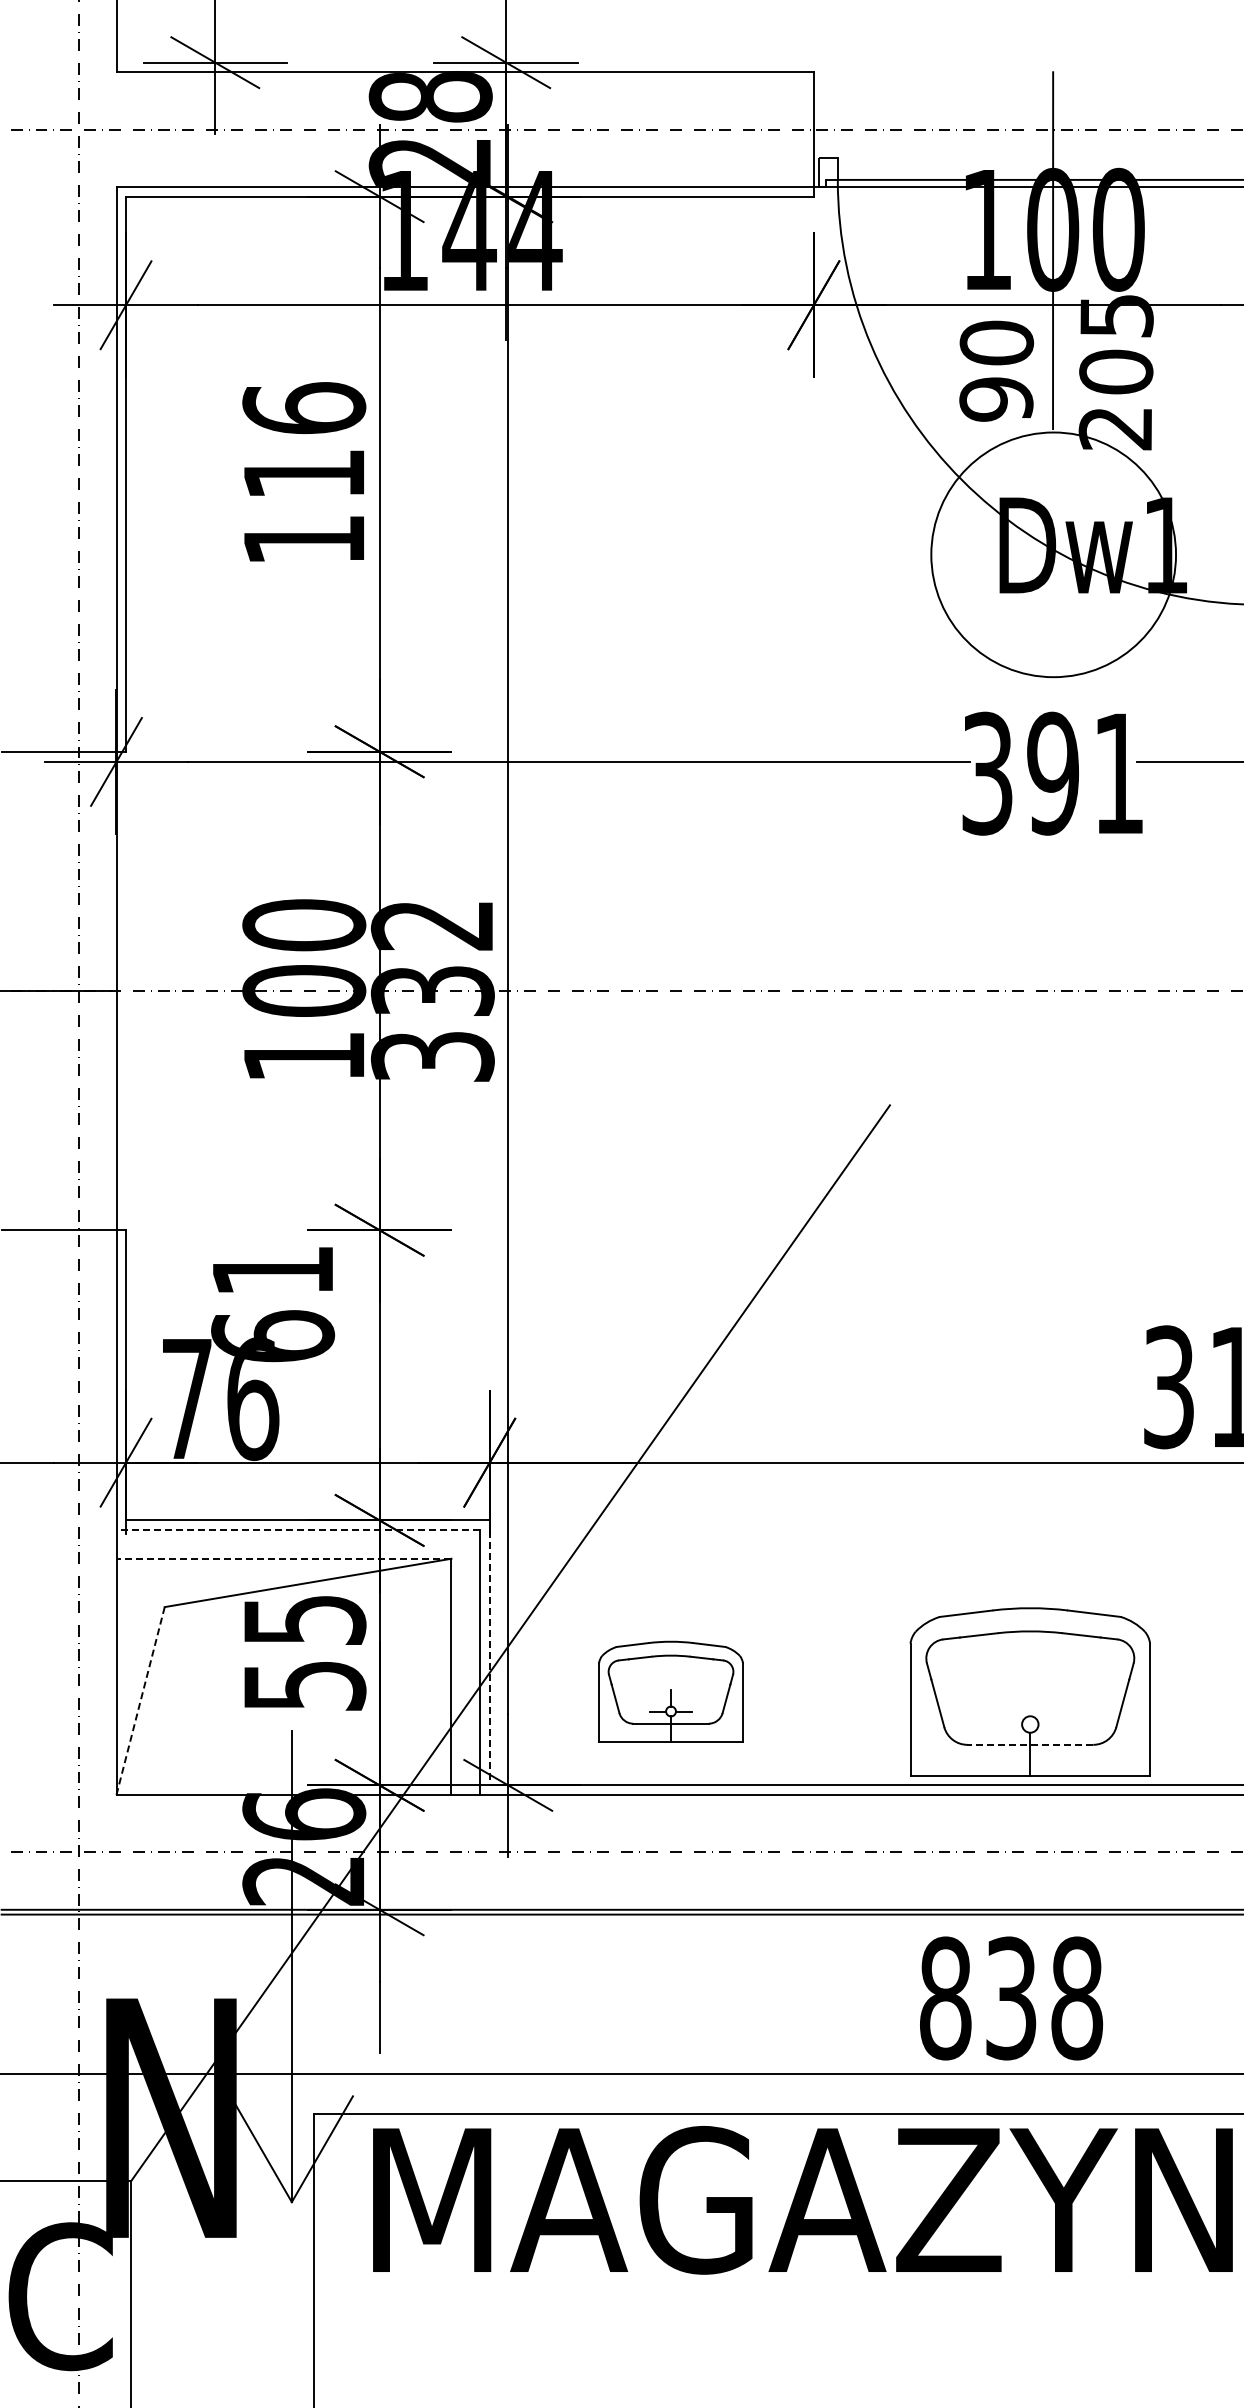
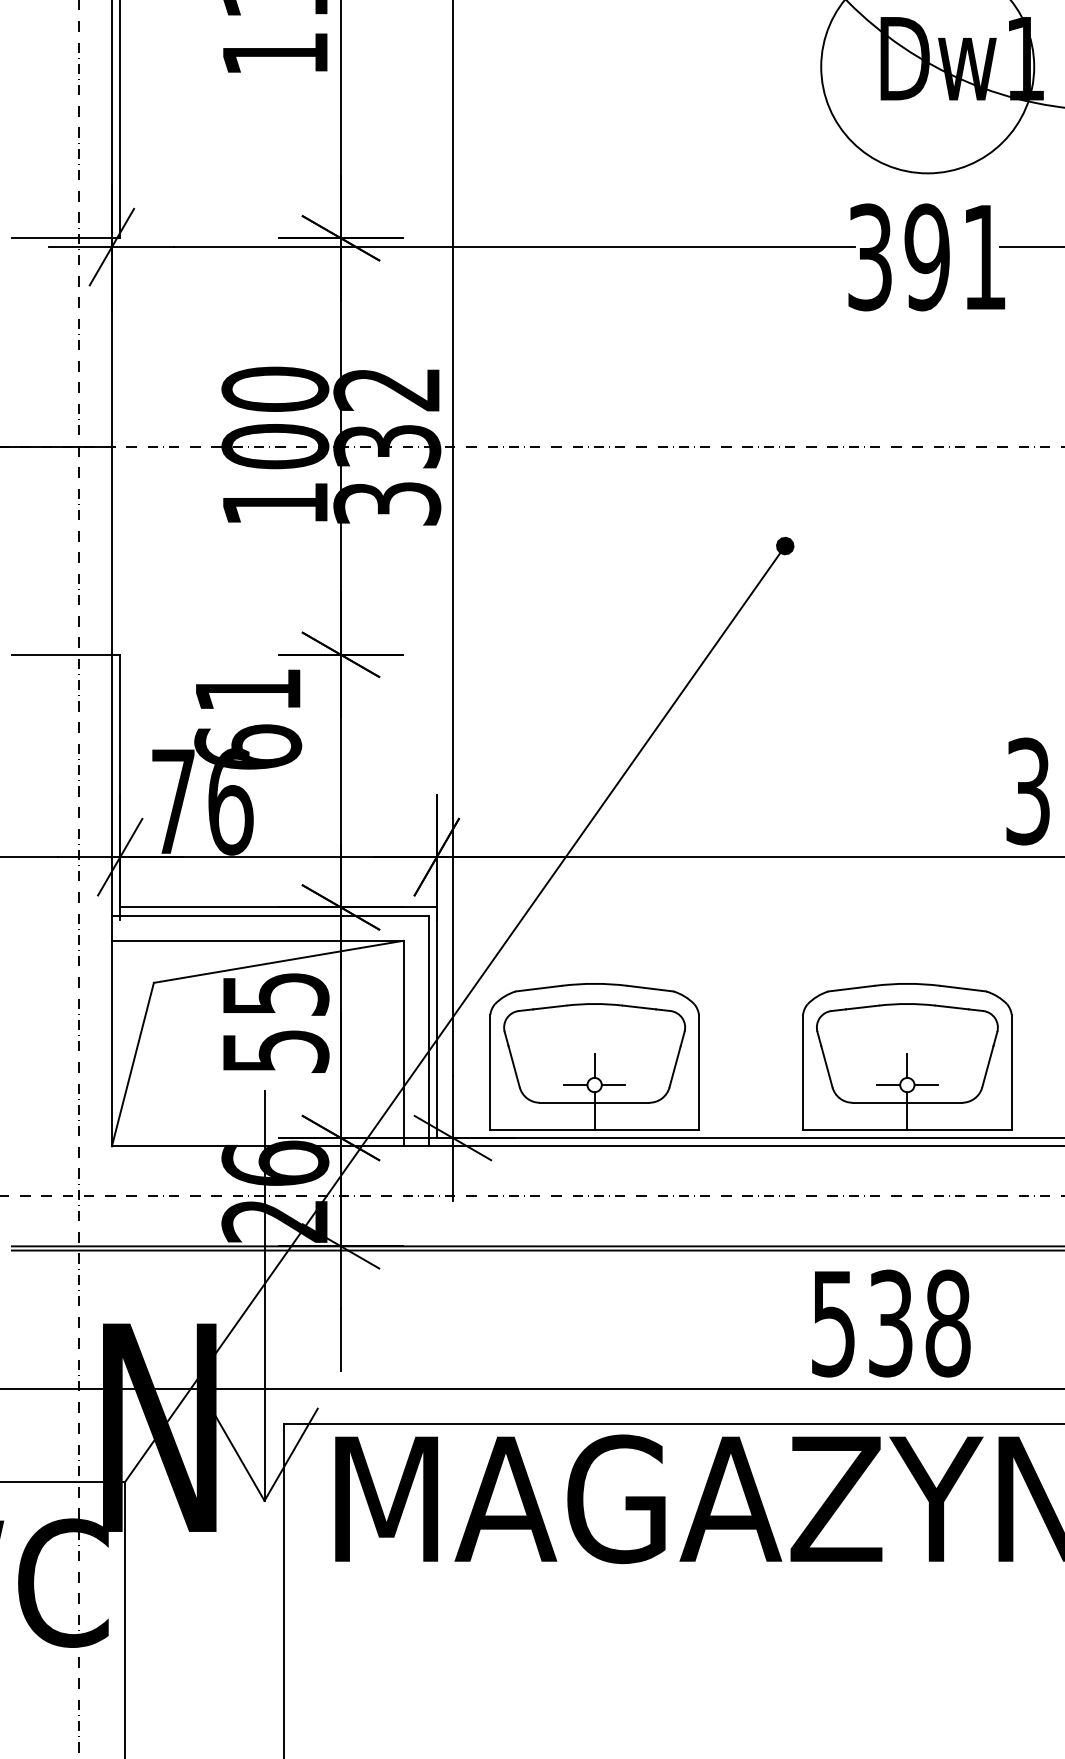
fill: (889, 1105) -> (784, 546), added
line: (298, 1530) -> (270, 916), dashed -> solid
line: (283, 1558) -> (257, 940), dashed -> solid
line: (489, 1653) -> (436, 1023), dashed -> solid
part: (670, 1691) -> (594, 1056), size x1.67
line: (140, 1701) -> (132, 1065), dashed -> solid
line: (1030, 1702) -> (907, 1065), added
line: (1008, 1724) -> (888, 1085), added
line: (1051, 1724) -> (925, 1085), added
line: (1030, 1744) -> (907, 1102), dashed -> solid
text: (945, 1998) -> (833, 1323), 838 -> 538

